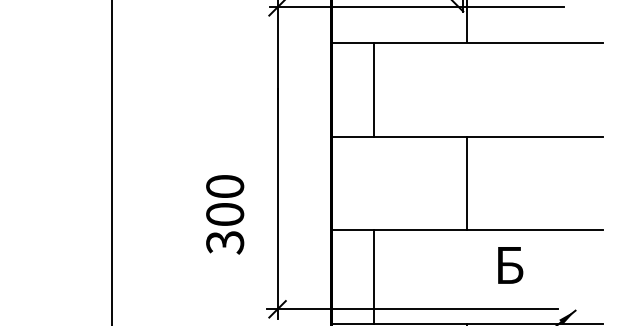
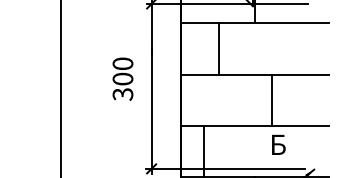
line: (374, 88) -> (219, 48), moved
line: (467, 182) -> (272, 99), moved
text: (224, 213) -> (122, 78), moved

